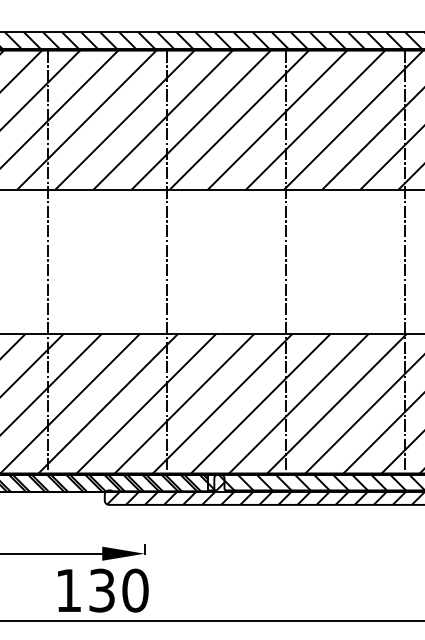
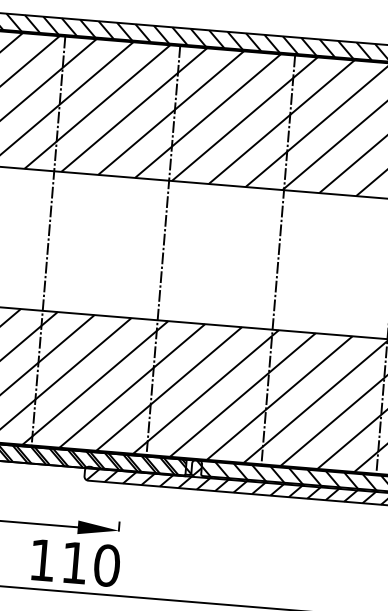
text: (101, 590) -> (74, 562), 130 -> 110

